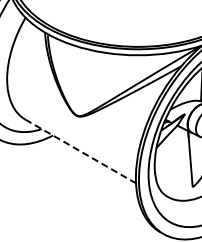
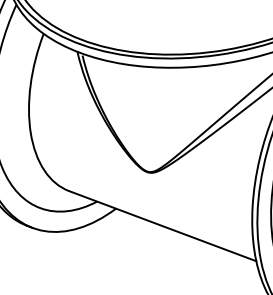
line: (80, 151) -> (162, 226), dashed -> solid

